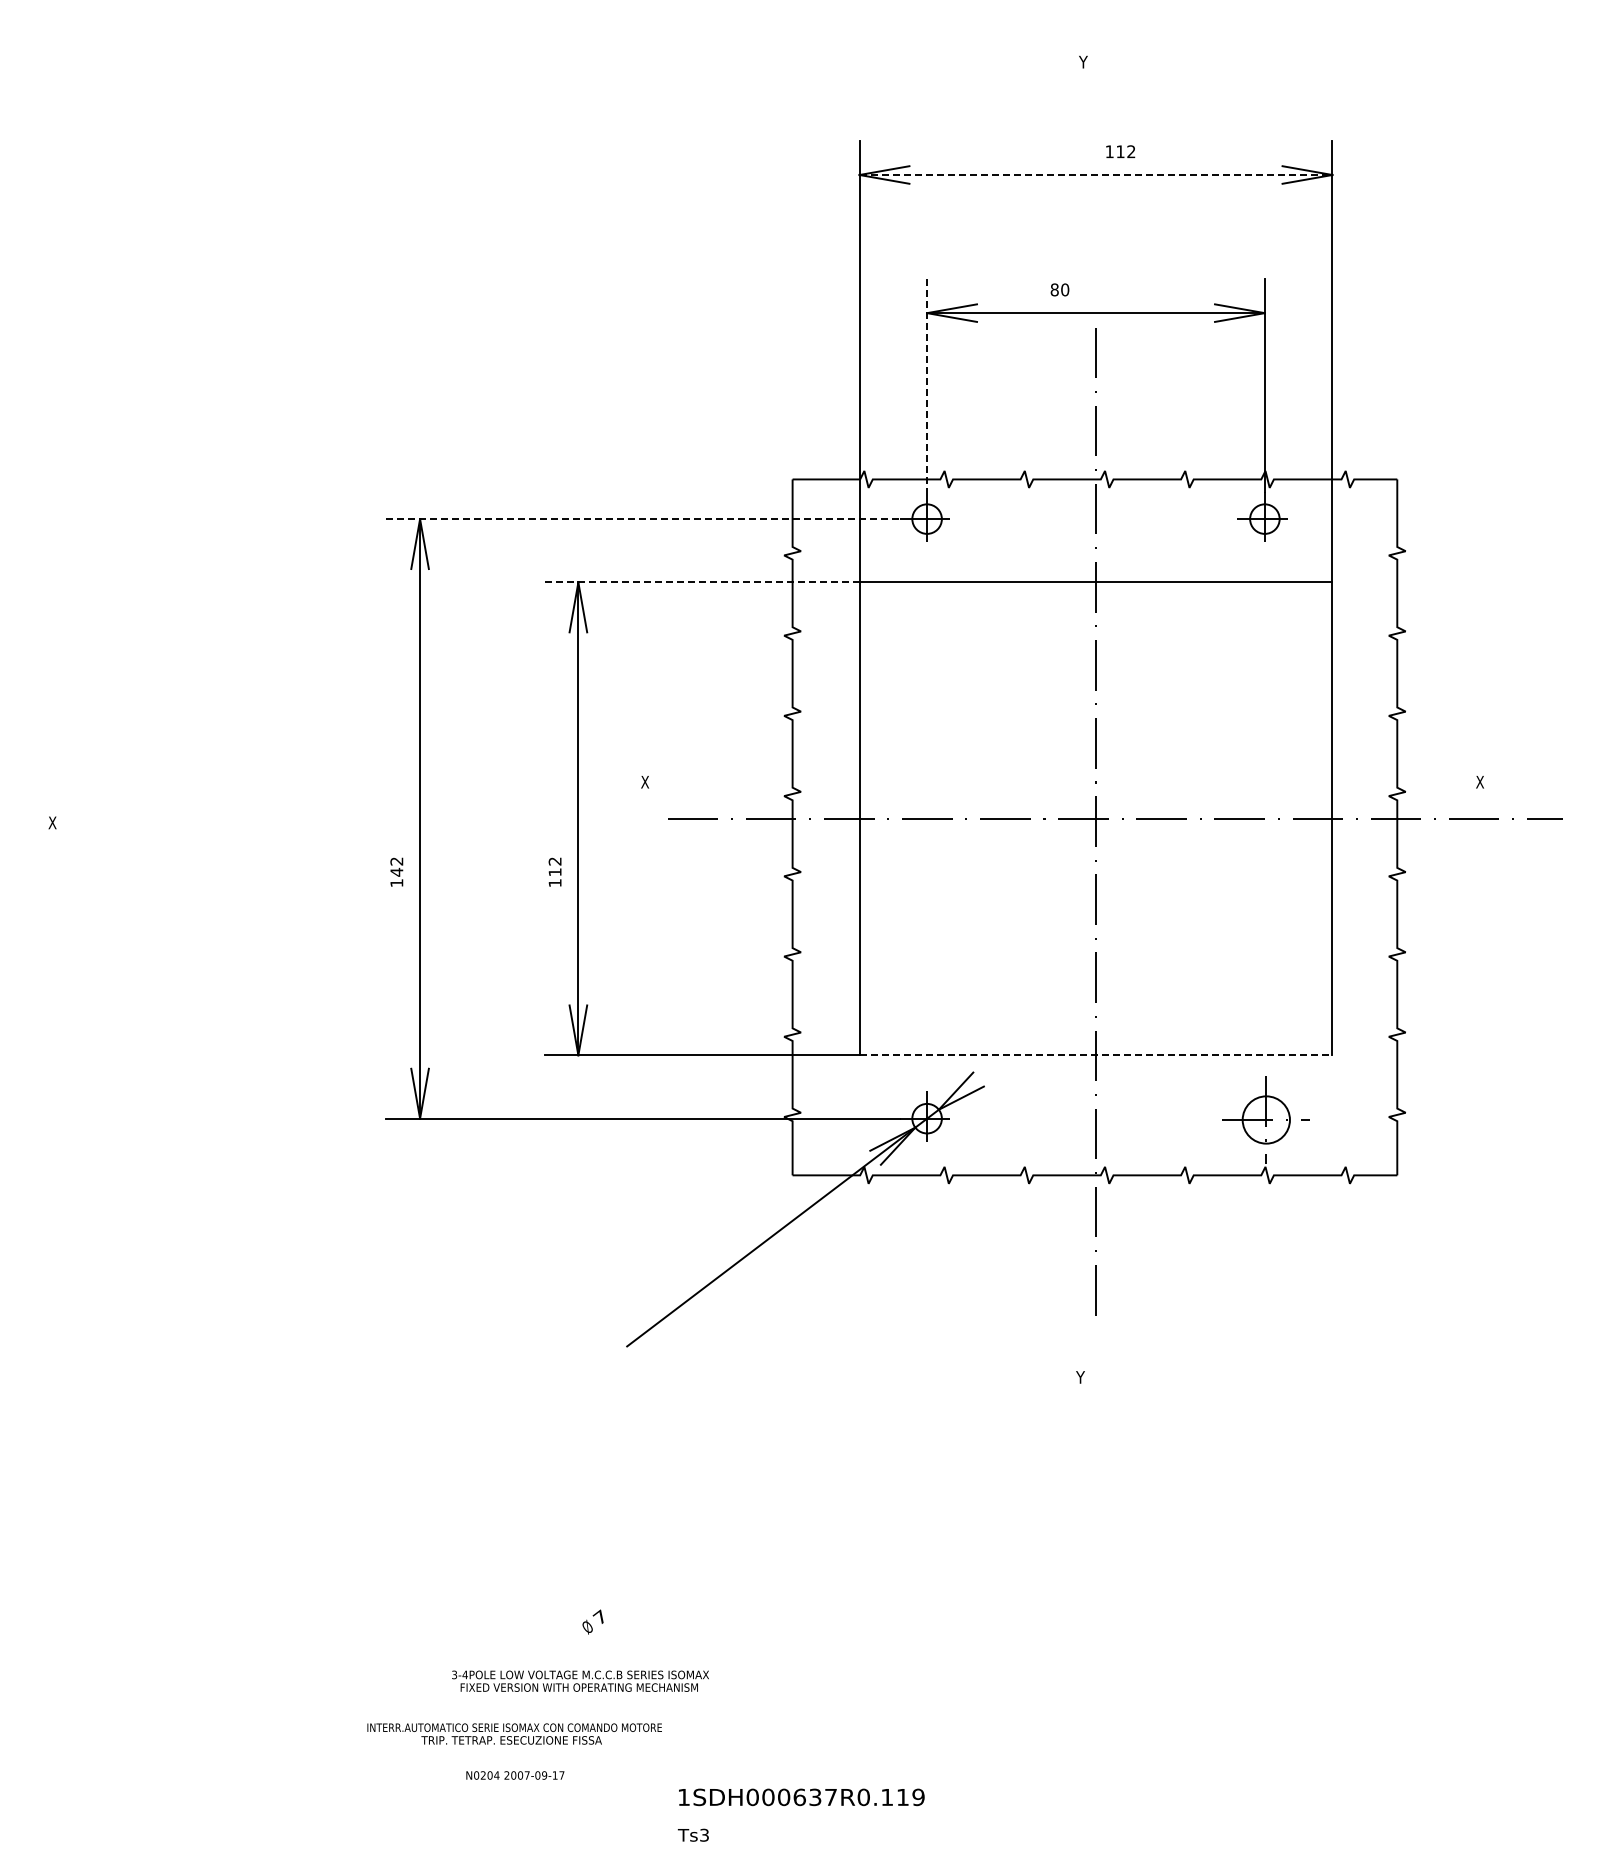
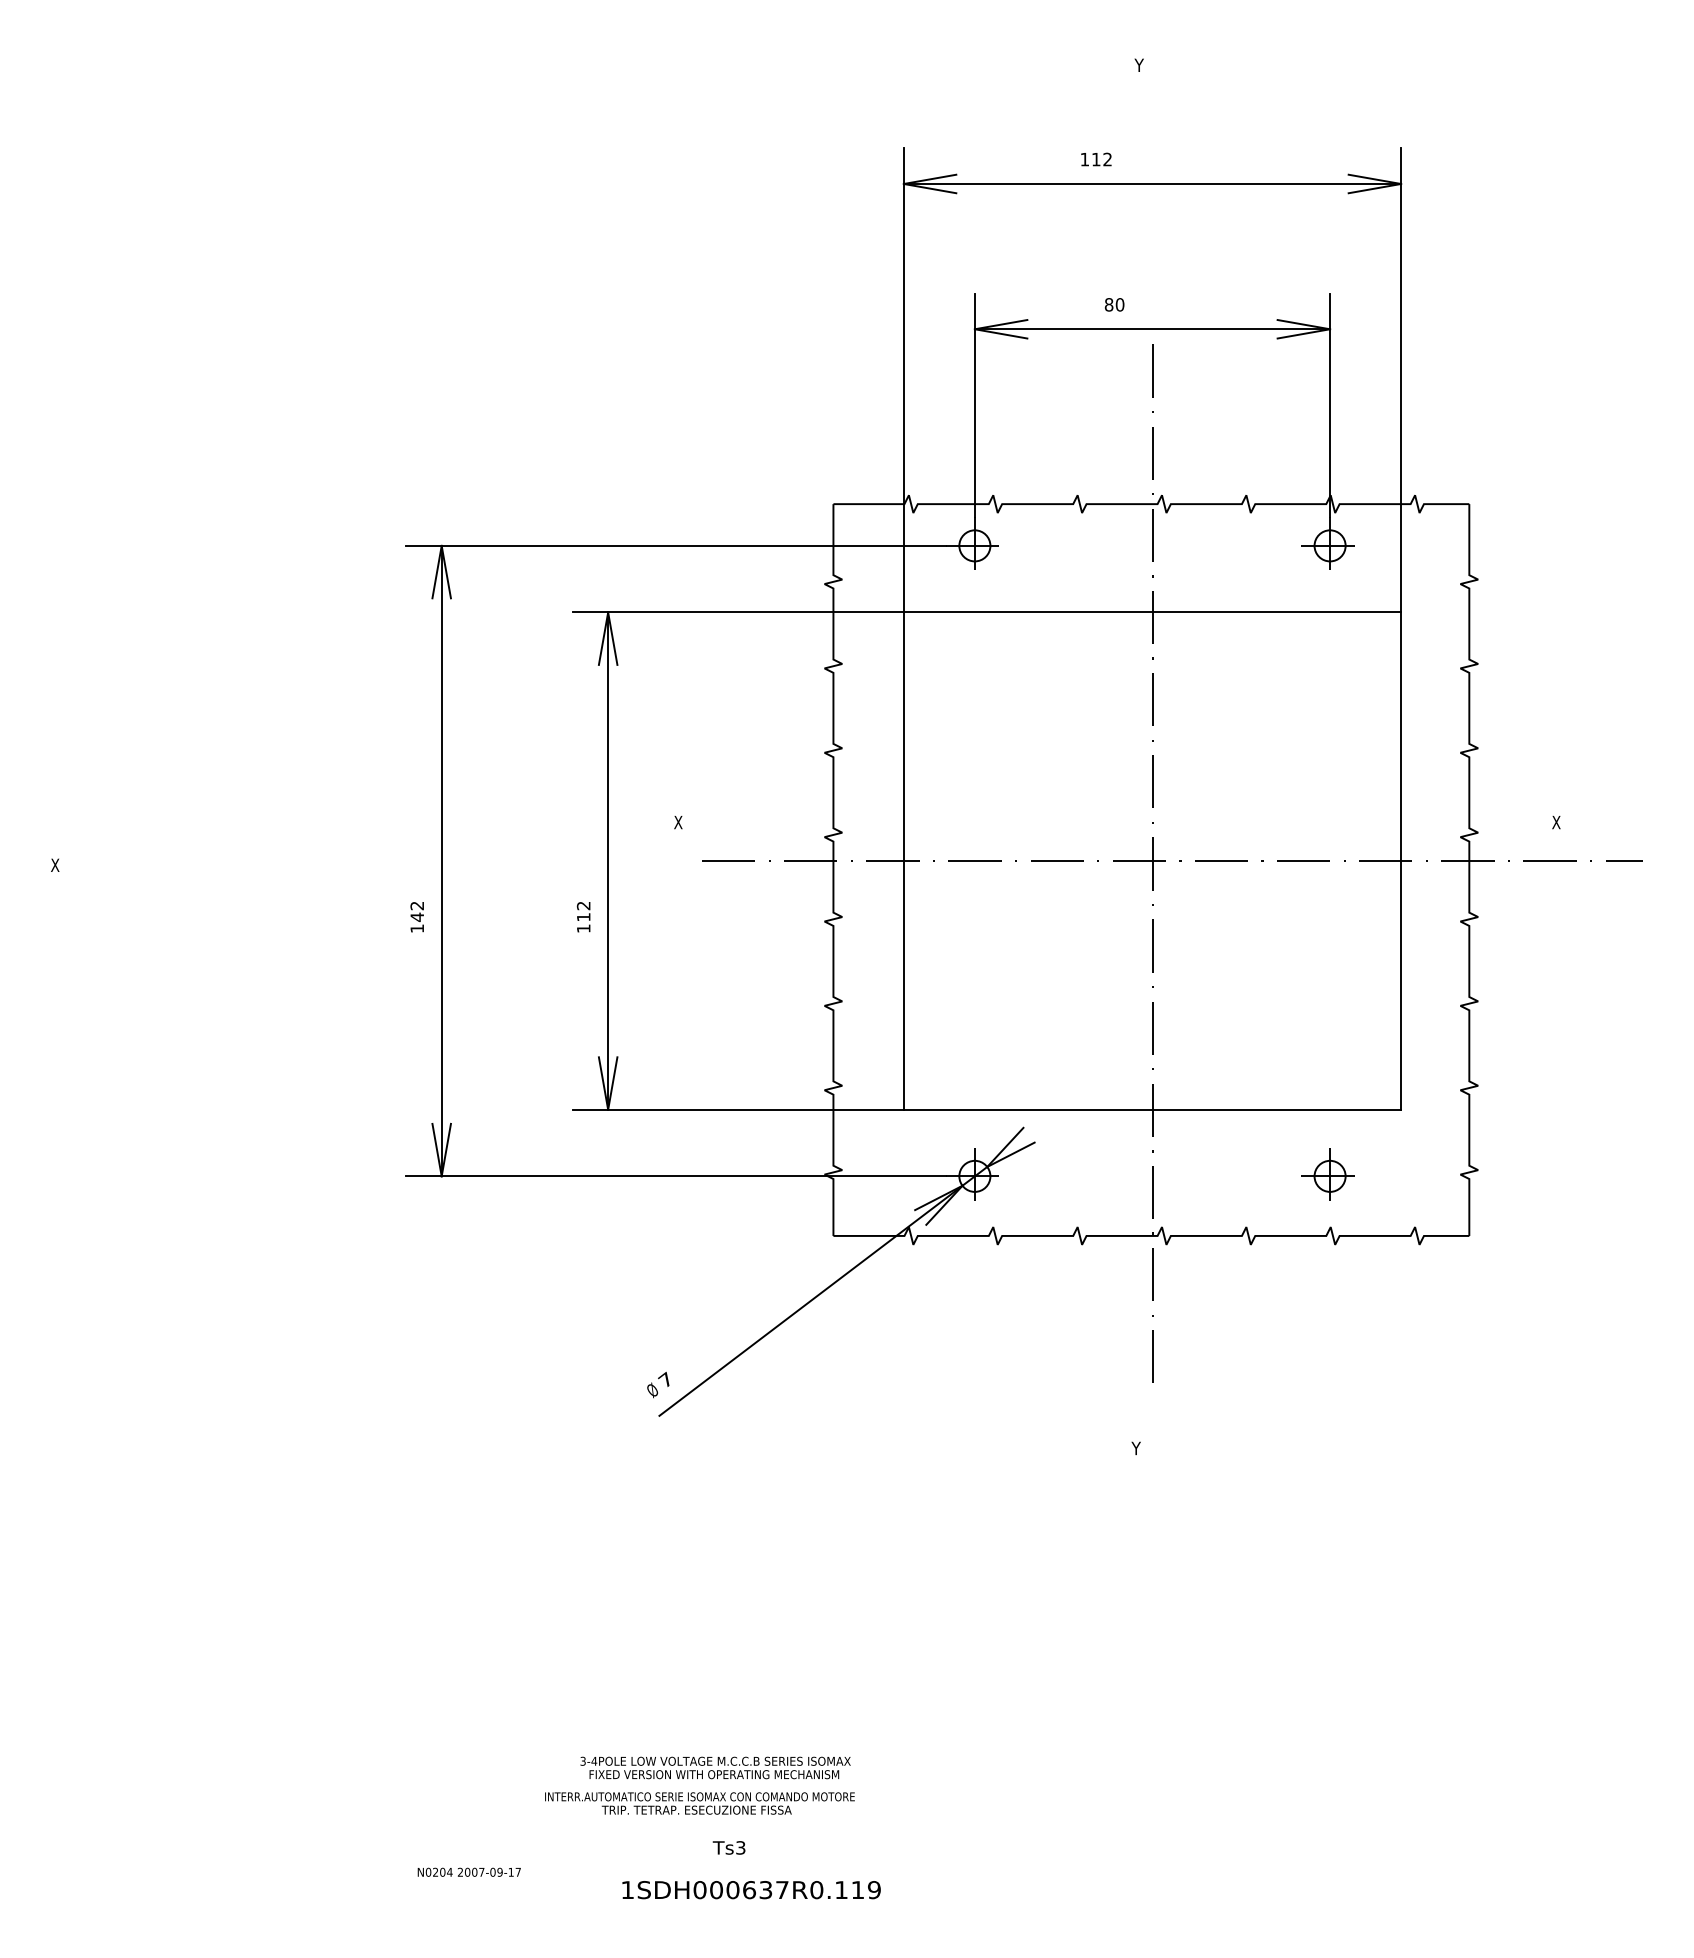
text: (1120, 151) -> (1096, 159), moved
line: (1096, 175) -> (1153, 184), dashed -> solid
line: (927, 386) -> (975, 406), dashed -> solid
line: (642, 519) -> (675, 546), dashed -> solid
line: (702, 582) -> (738, 612), dashed -> solid
line: (1096, 1055) -> (1153, 1109), dashed -> solid
part: (1262, 1116) -> (1327, 1174), size x0.62
text: (592, 1621) -> (657, 1384), moved
text: (580, 1680) -> (715, 1767), moved
text: (514, 1733) -> (699, 1802), moved
text: (515, 1775) -> (469, 1872), moved
text: (801, 1797) -> (751, 1890), moved
text: (692, 1834) -> (728, 1847), moved

